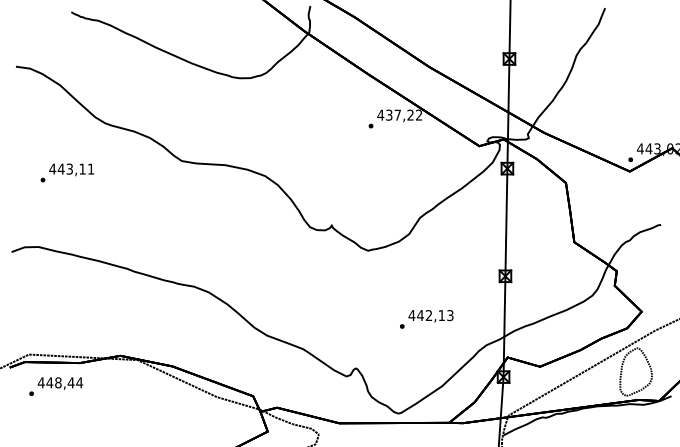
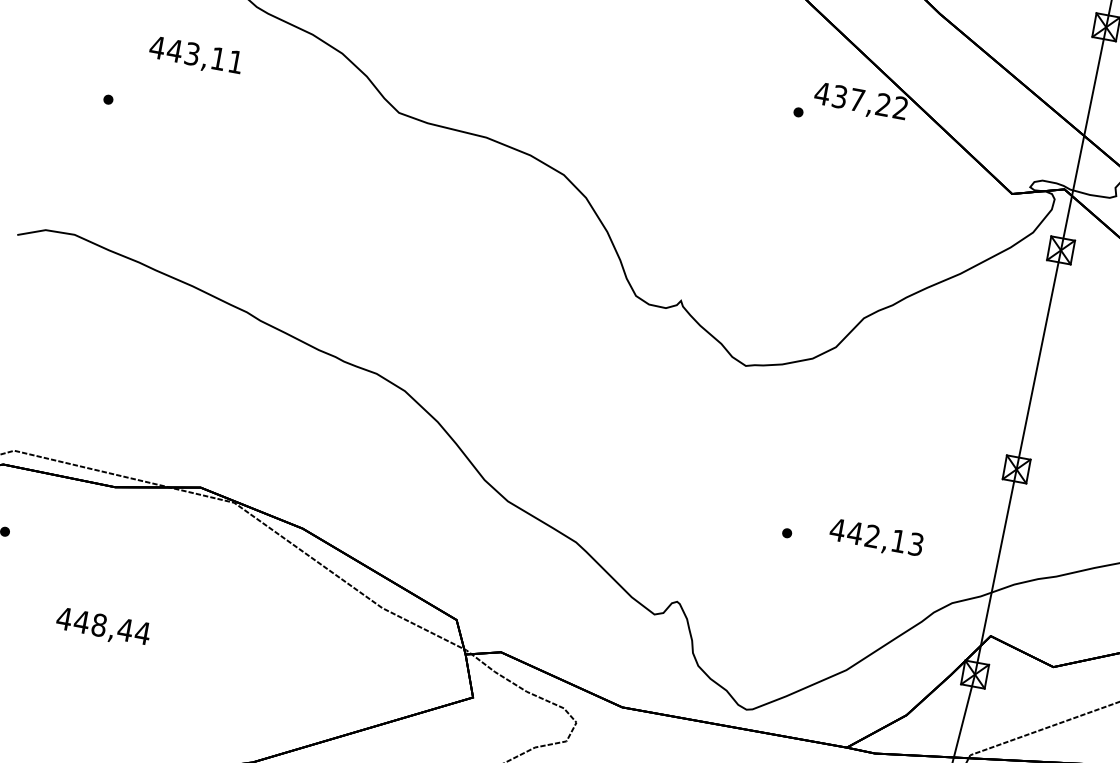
text: (71, 169) -> (195, 55), moved
text: (430, 316) -> (875, 538), moved
text: (60, 383) -> (103, 627), moved

